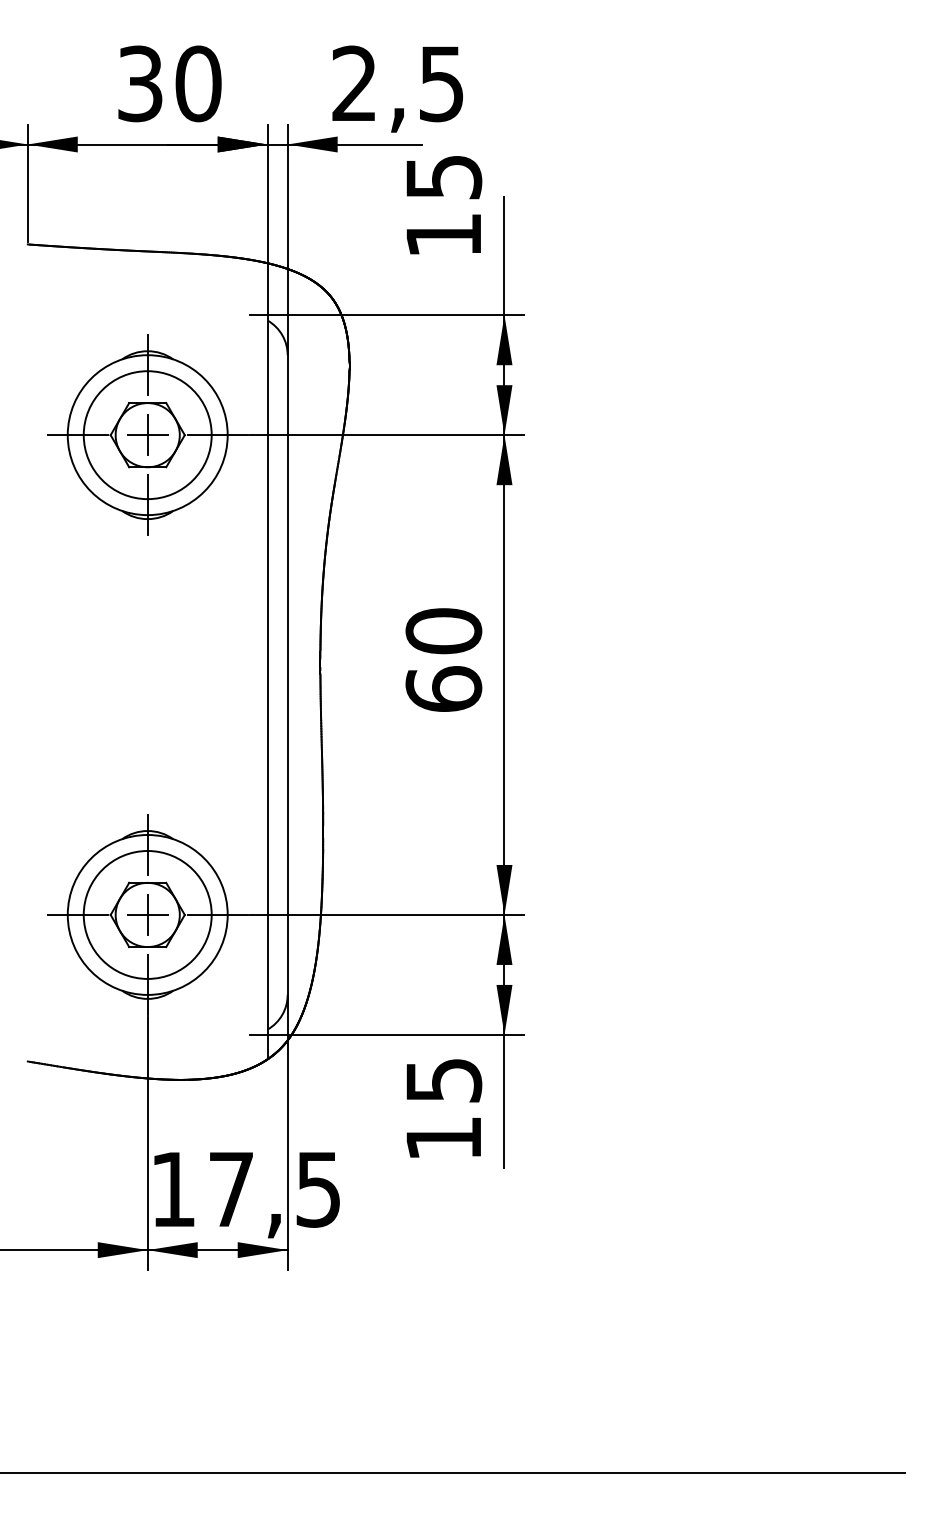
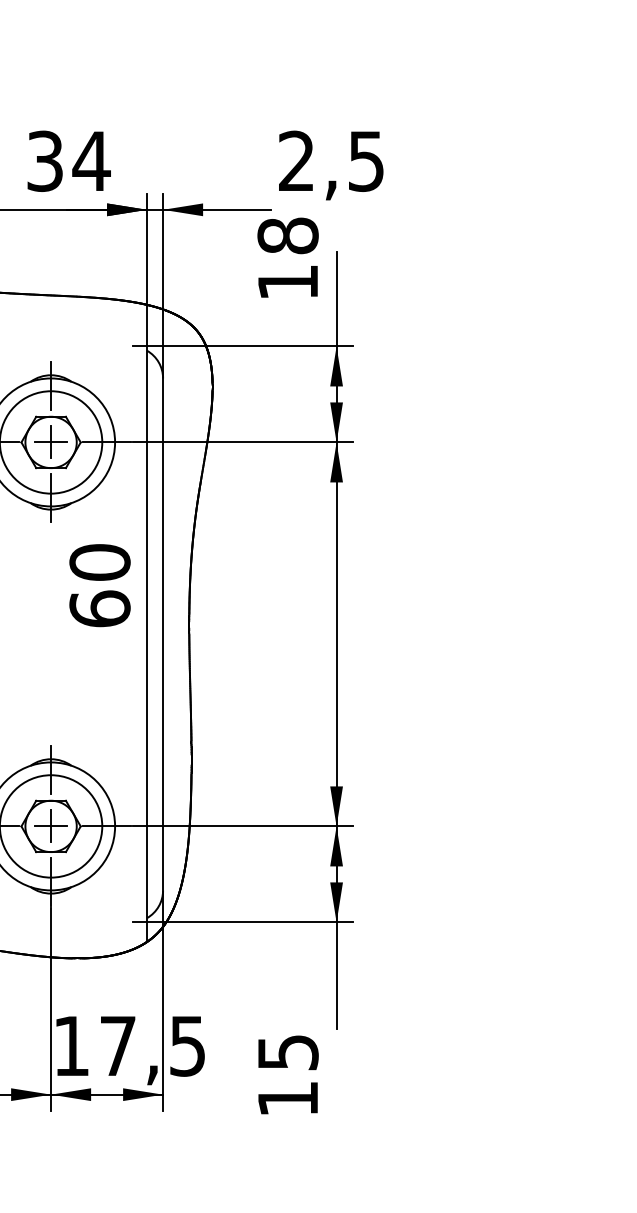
text: (198, 83) -> (91, 161), 30 -> 34
text: (397, 88) -> (331, 165), moved
text: (443, 176) -> (287, 235), 15 -> 18
text: (443, 659) -> (99, 585), moved
text: (444, 1108) -> (288, 1074), moved

